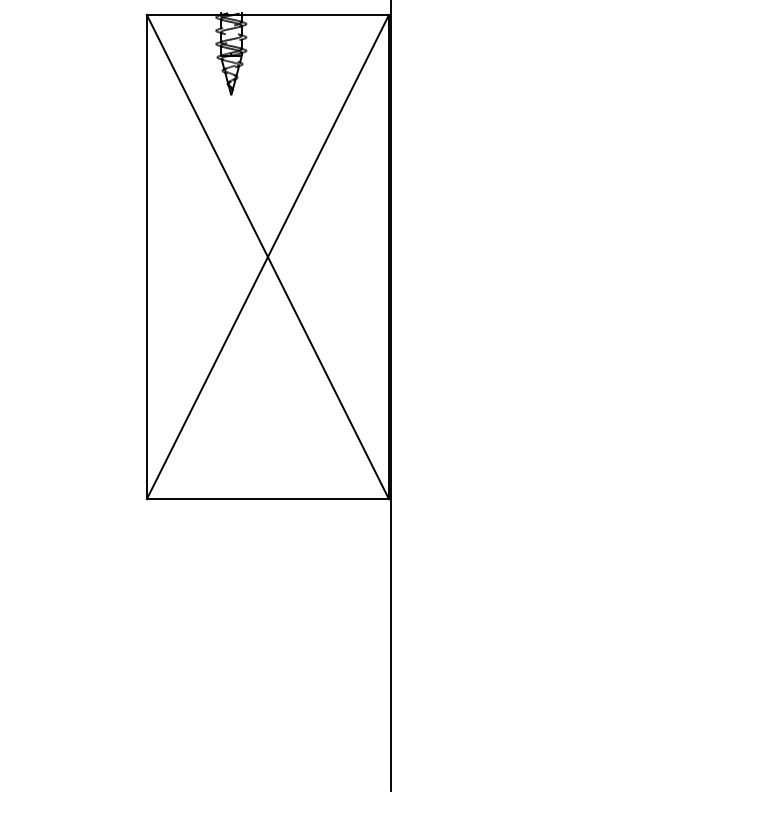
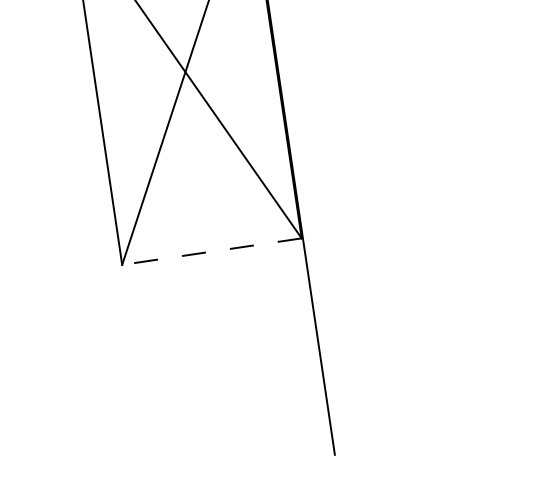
line: (267, 499) -> (211, 251), solid -> dashed

